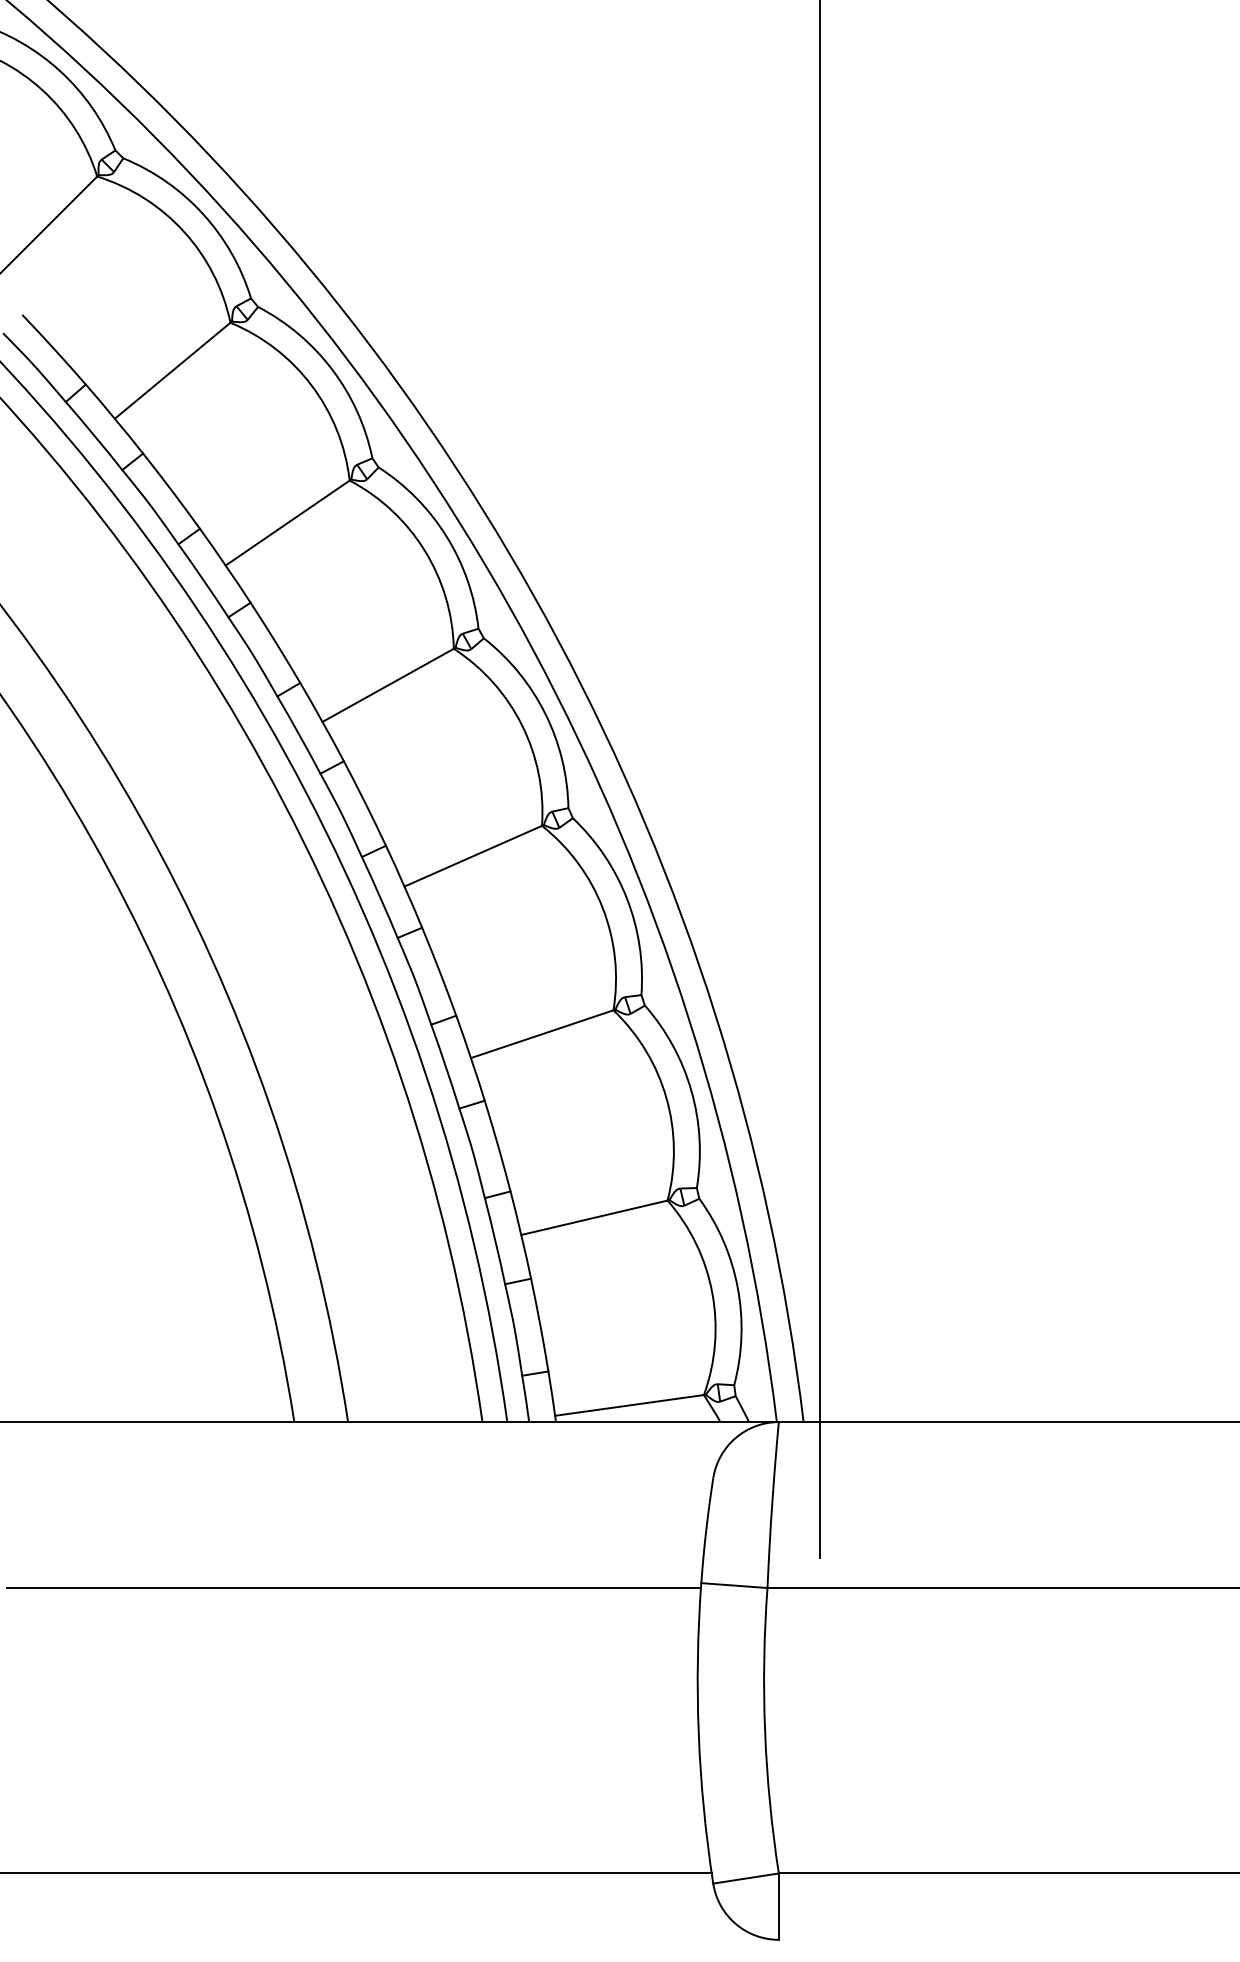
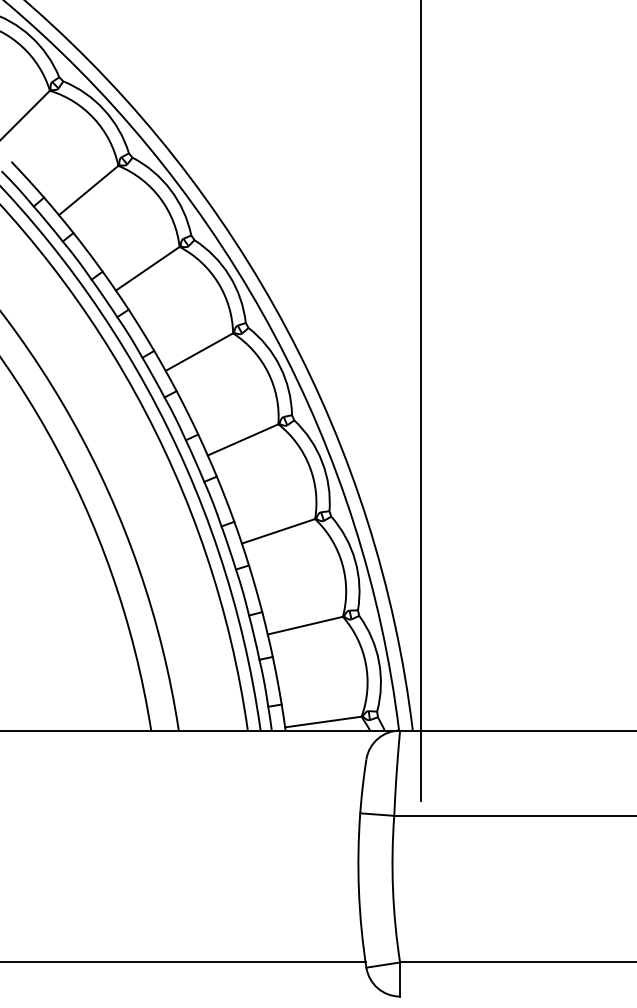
line: (353, 1587) -> (181, 815), removed

